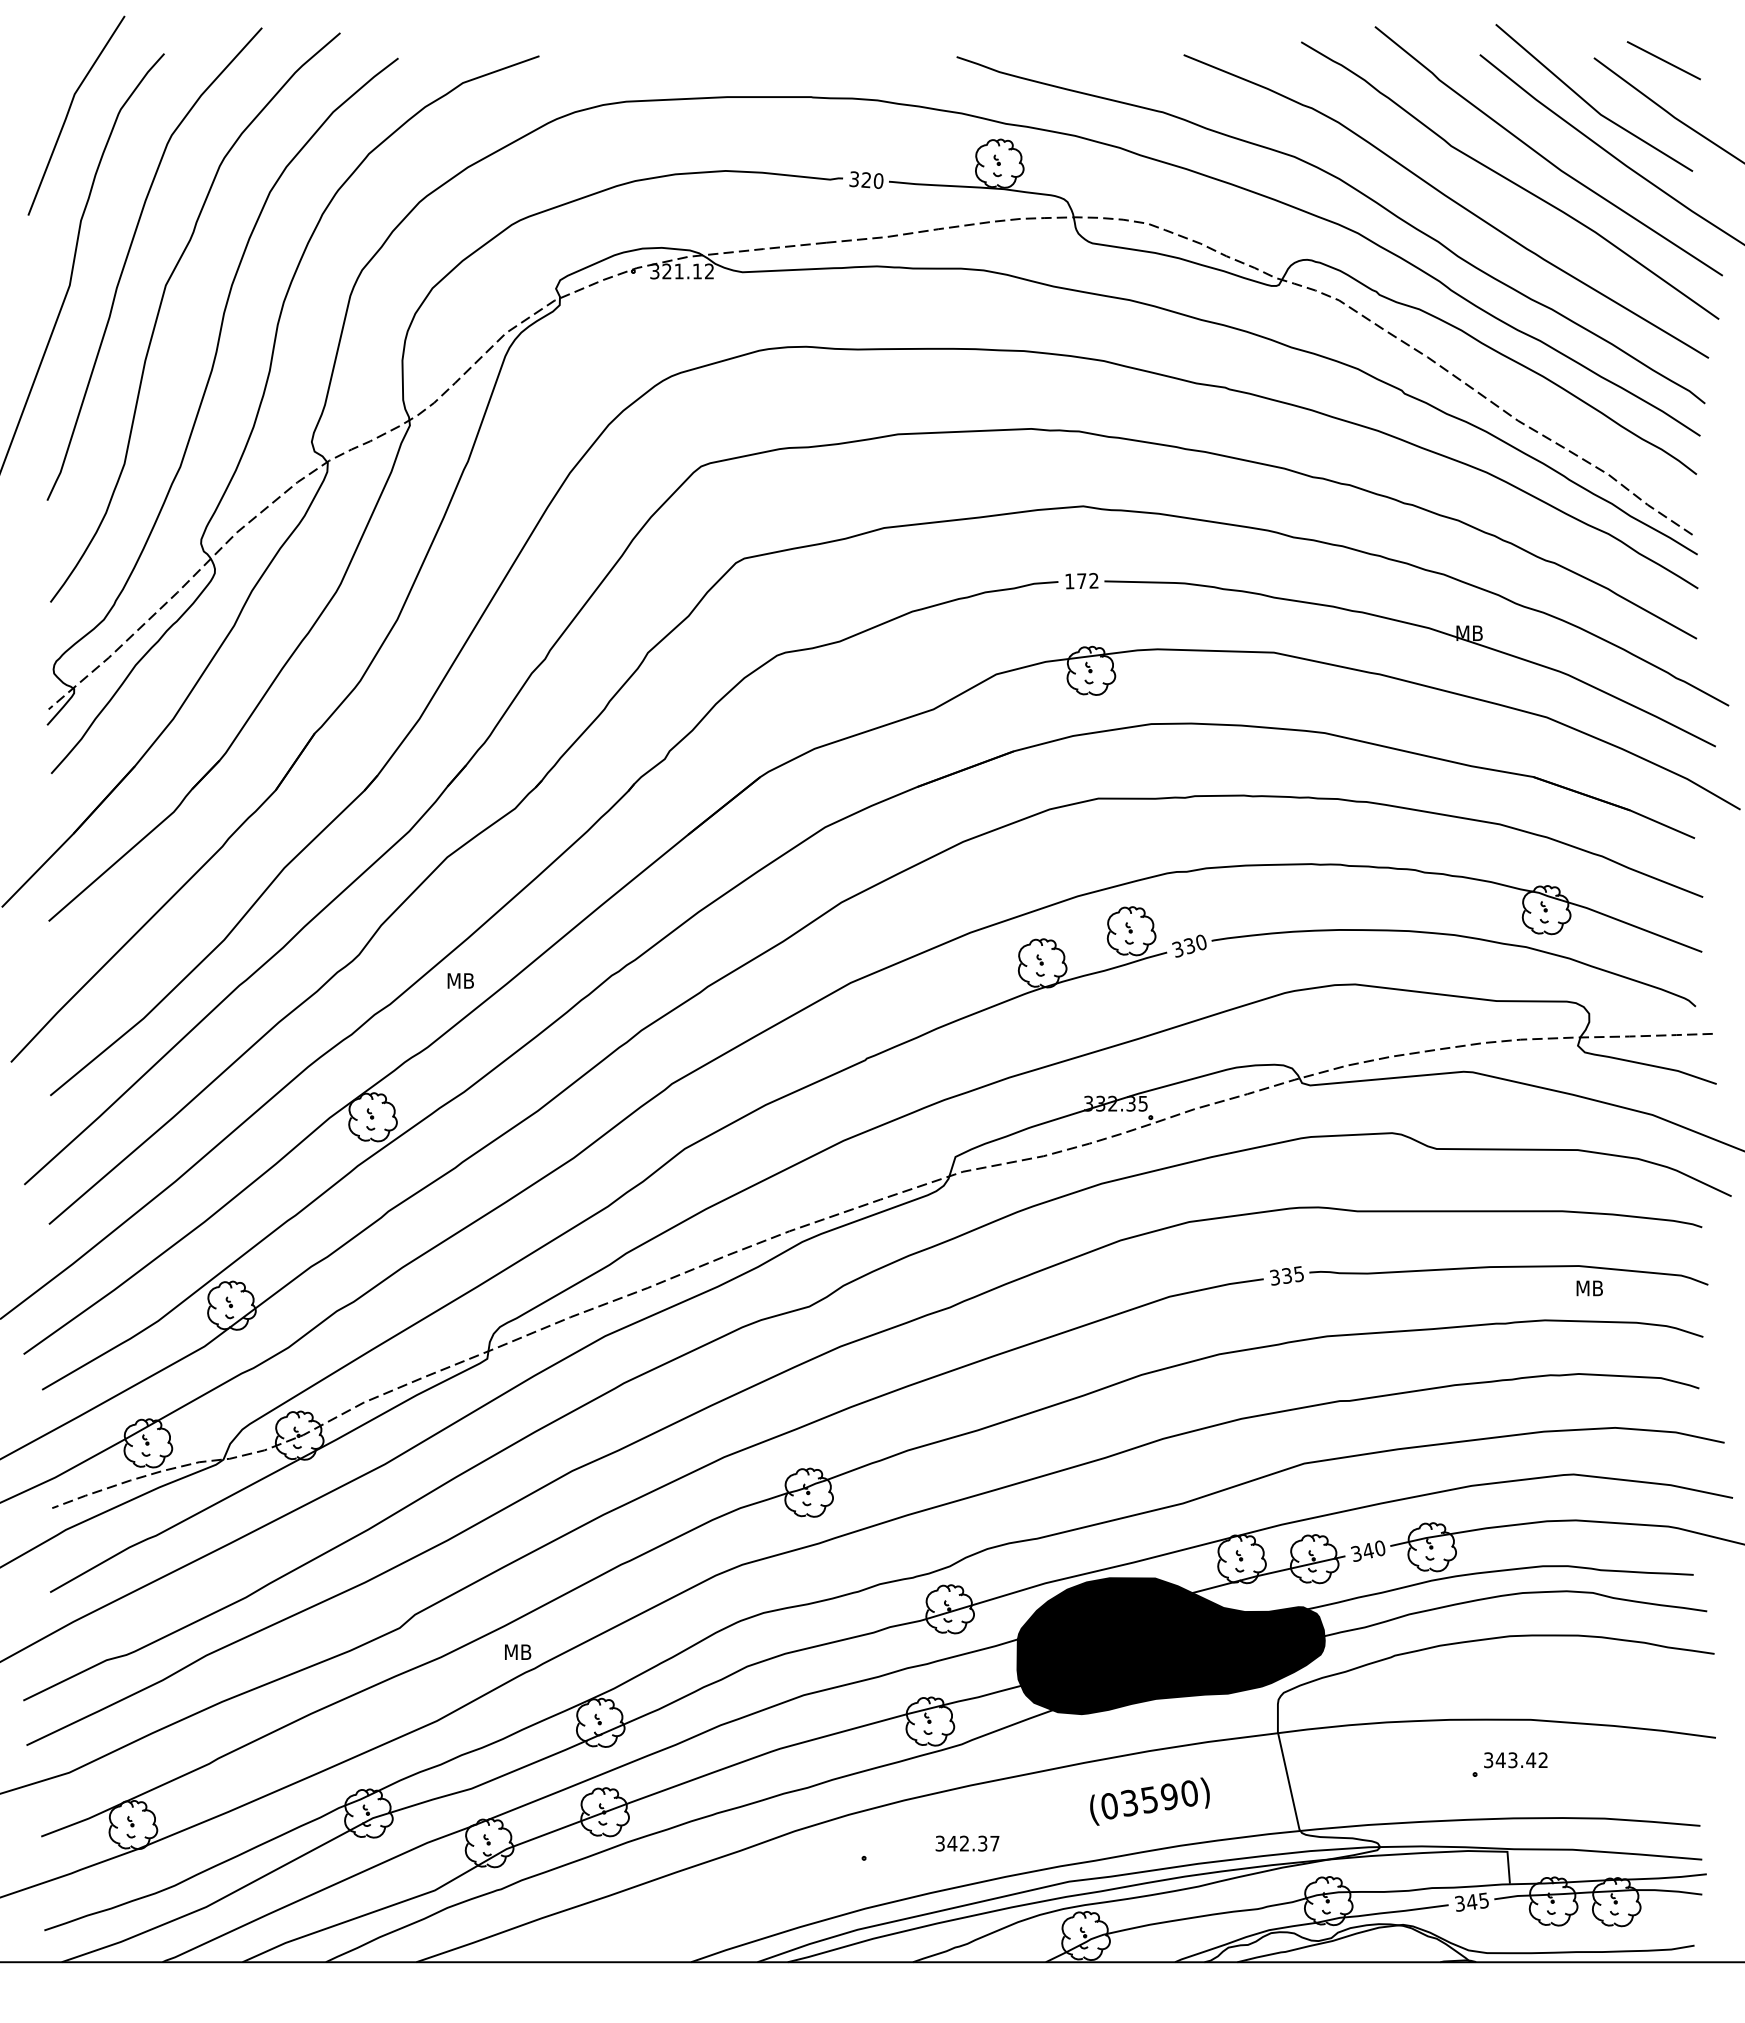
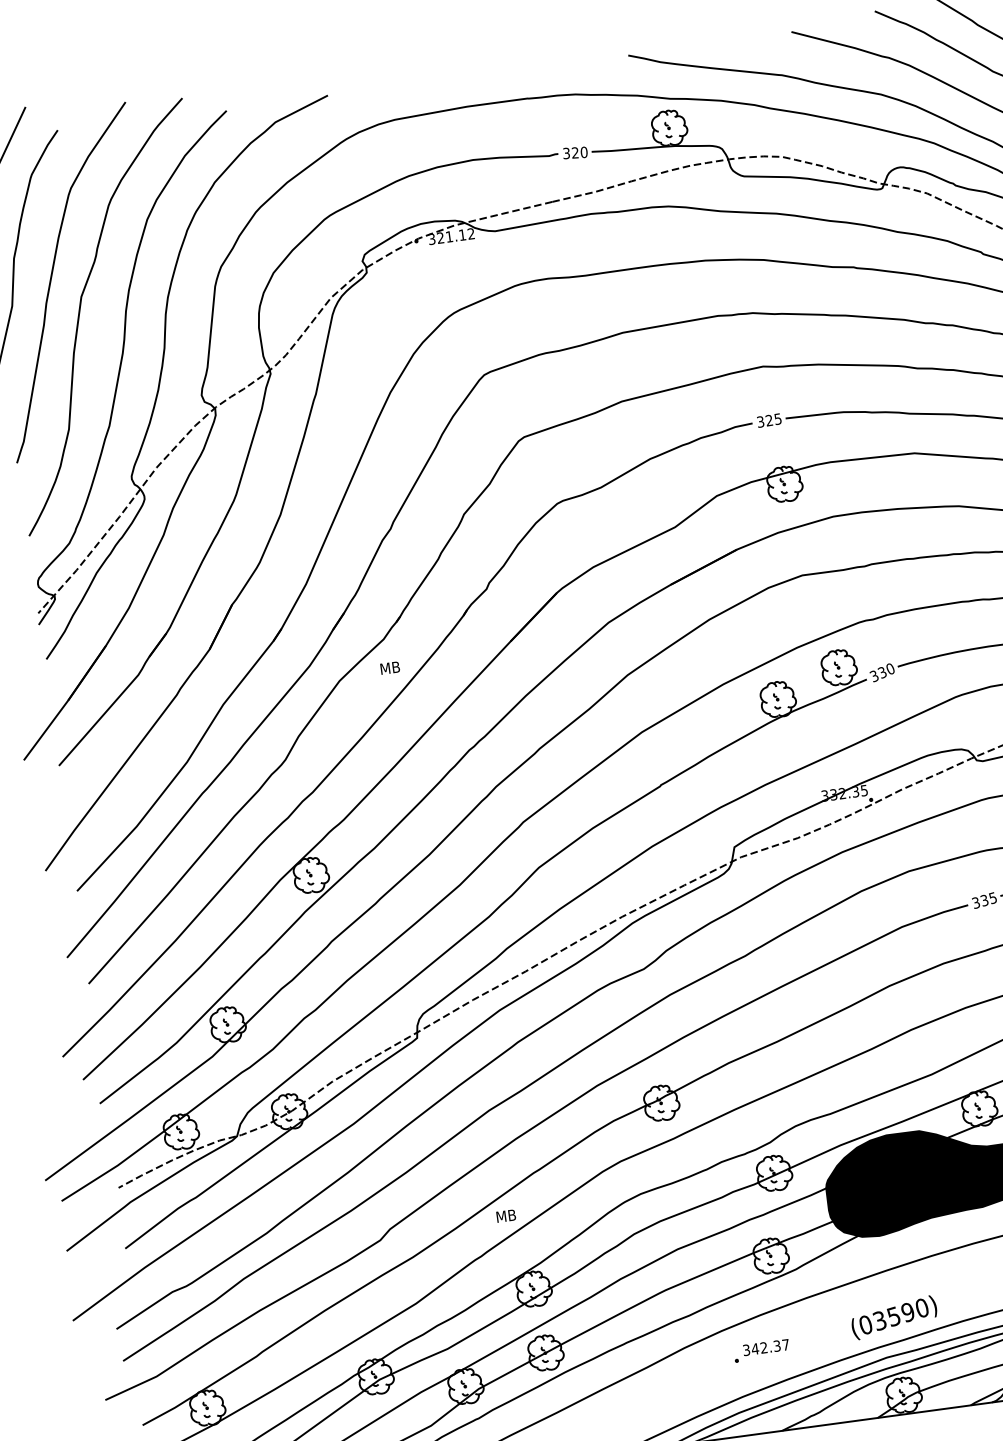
text: (1081, 580) -> (769, 420), 172 -> 325
text: (460, 980) -> (389, 667), moved
text: (518, 1651) -> (506, 1215), moved
text: (1149, 1801) -> (894, 1317), moved
text: (967, 1843) -> (766, 1347), moved

